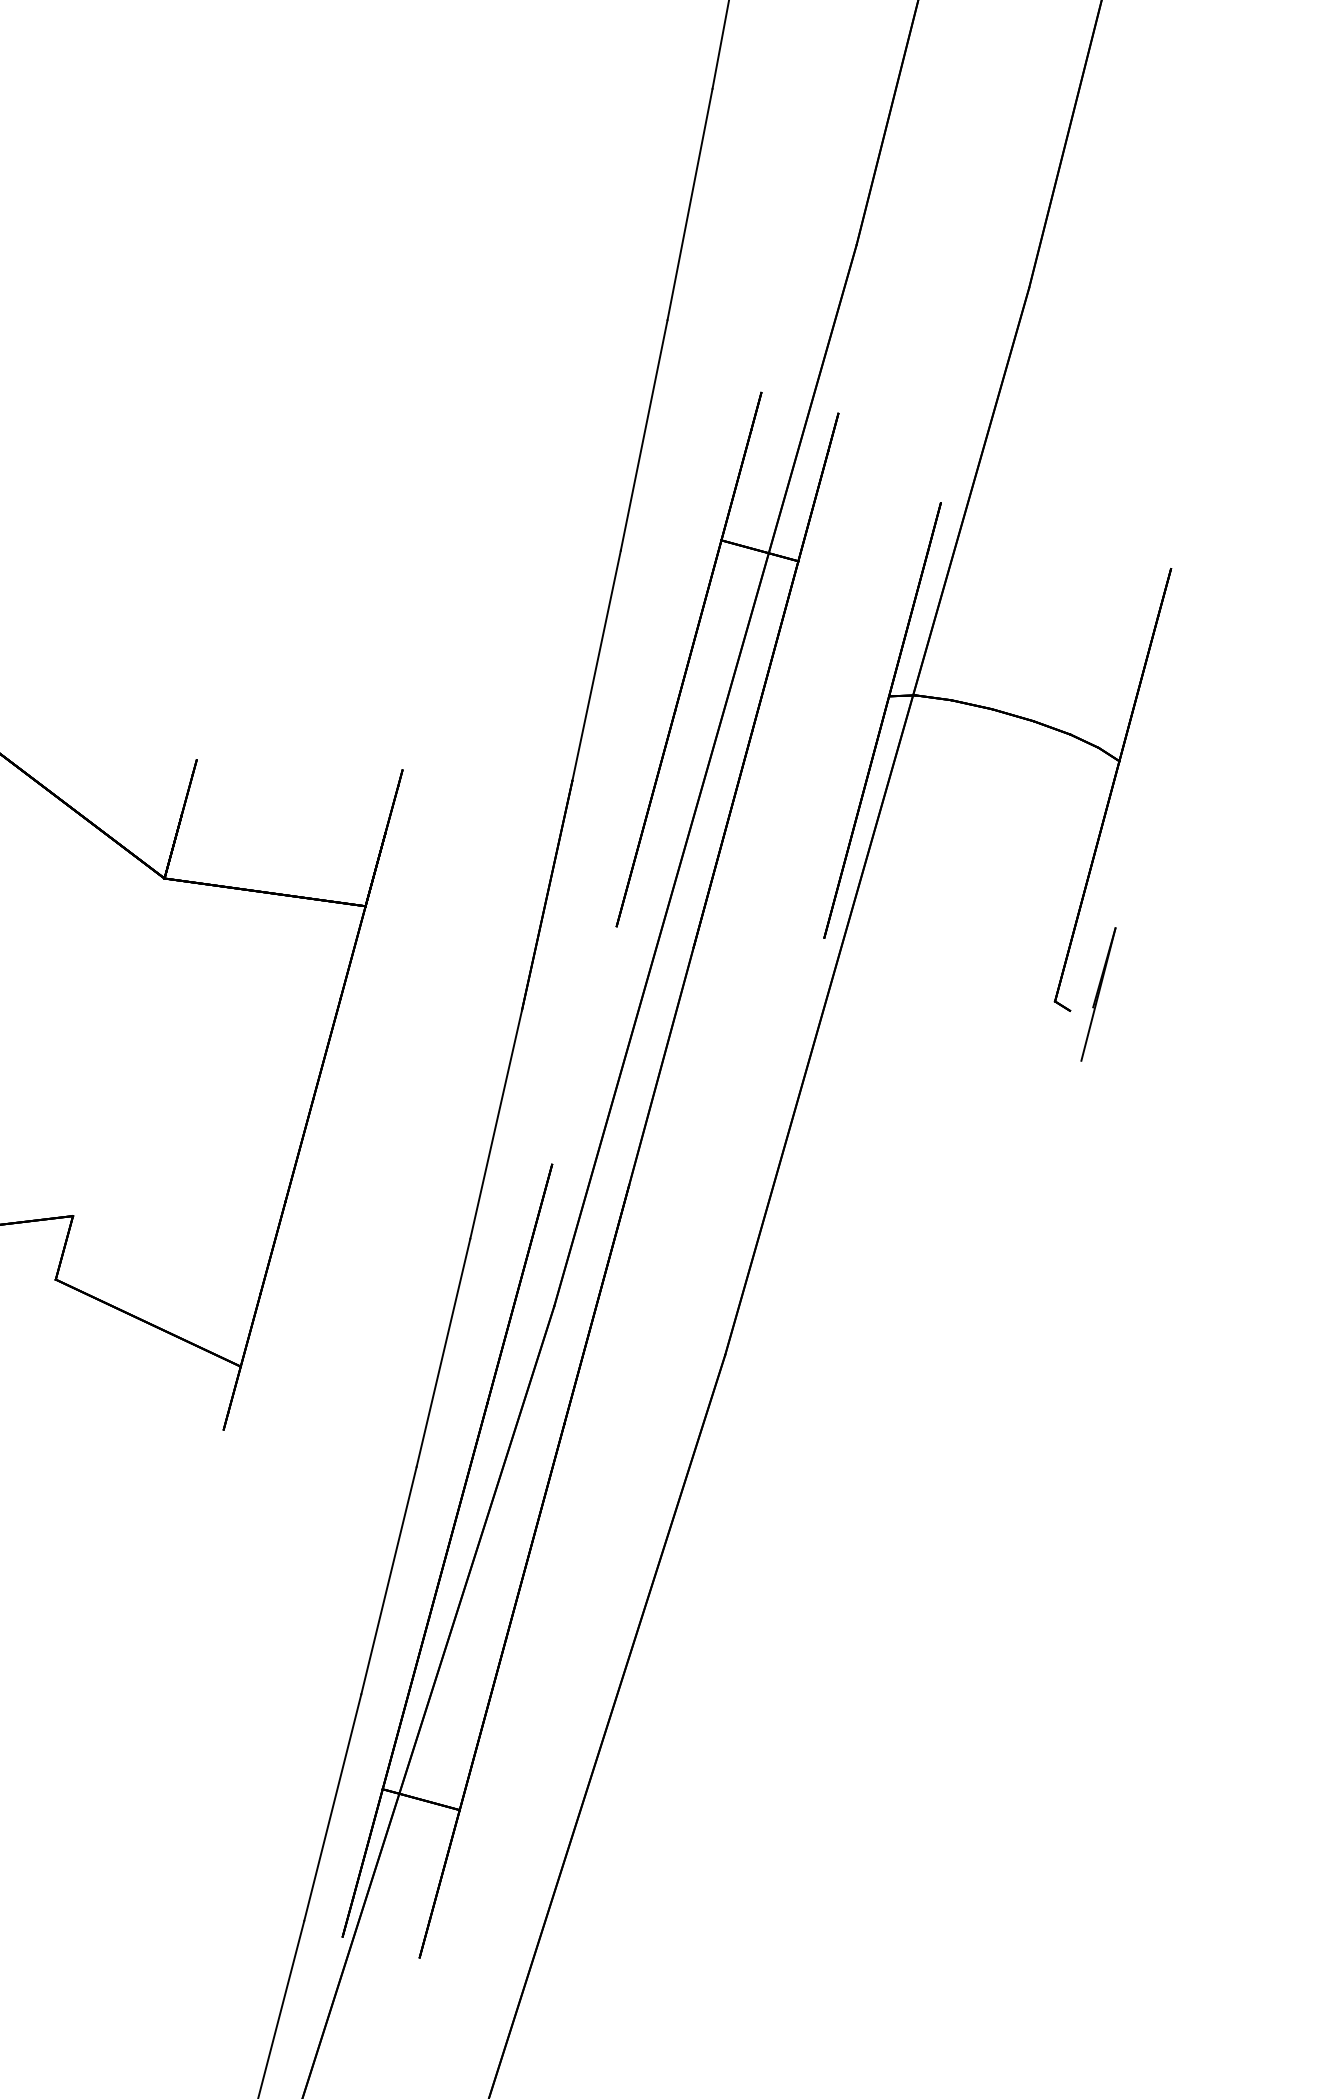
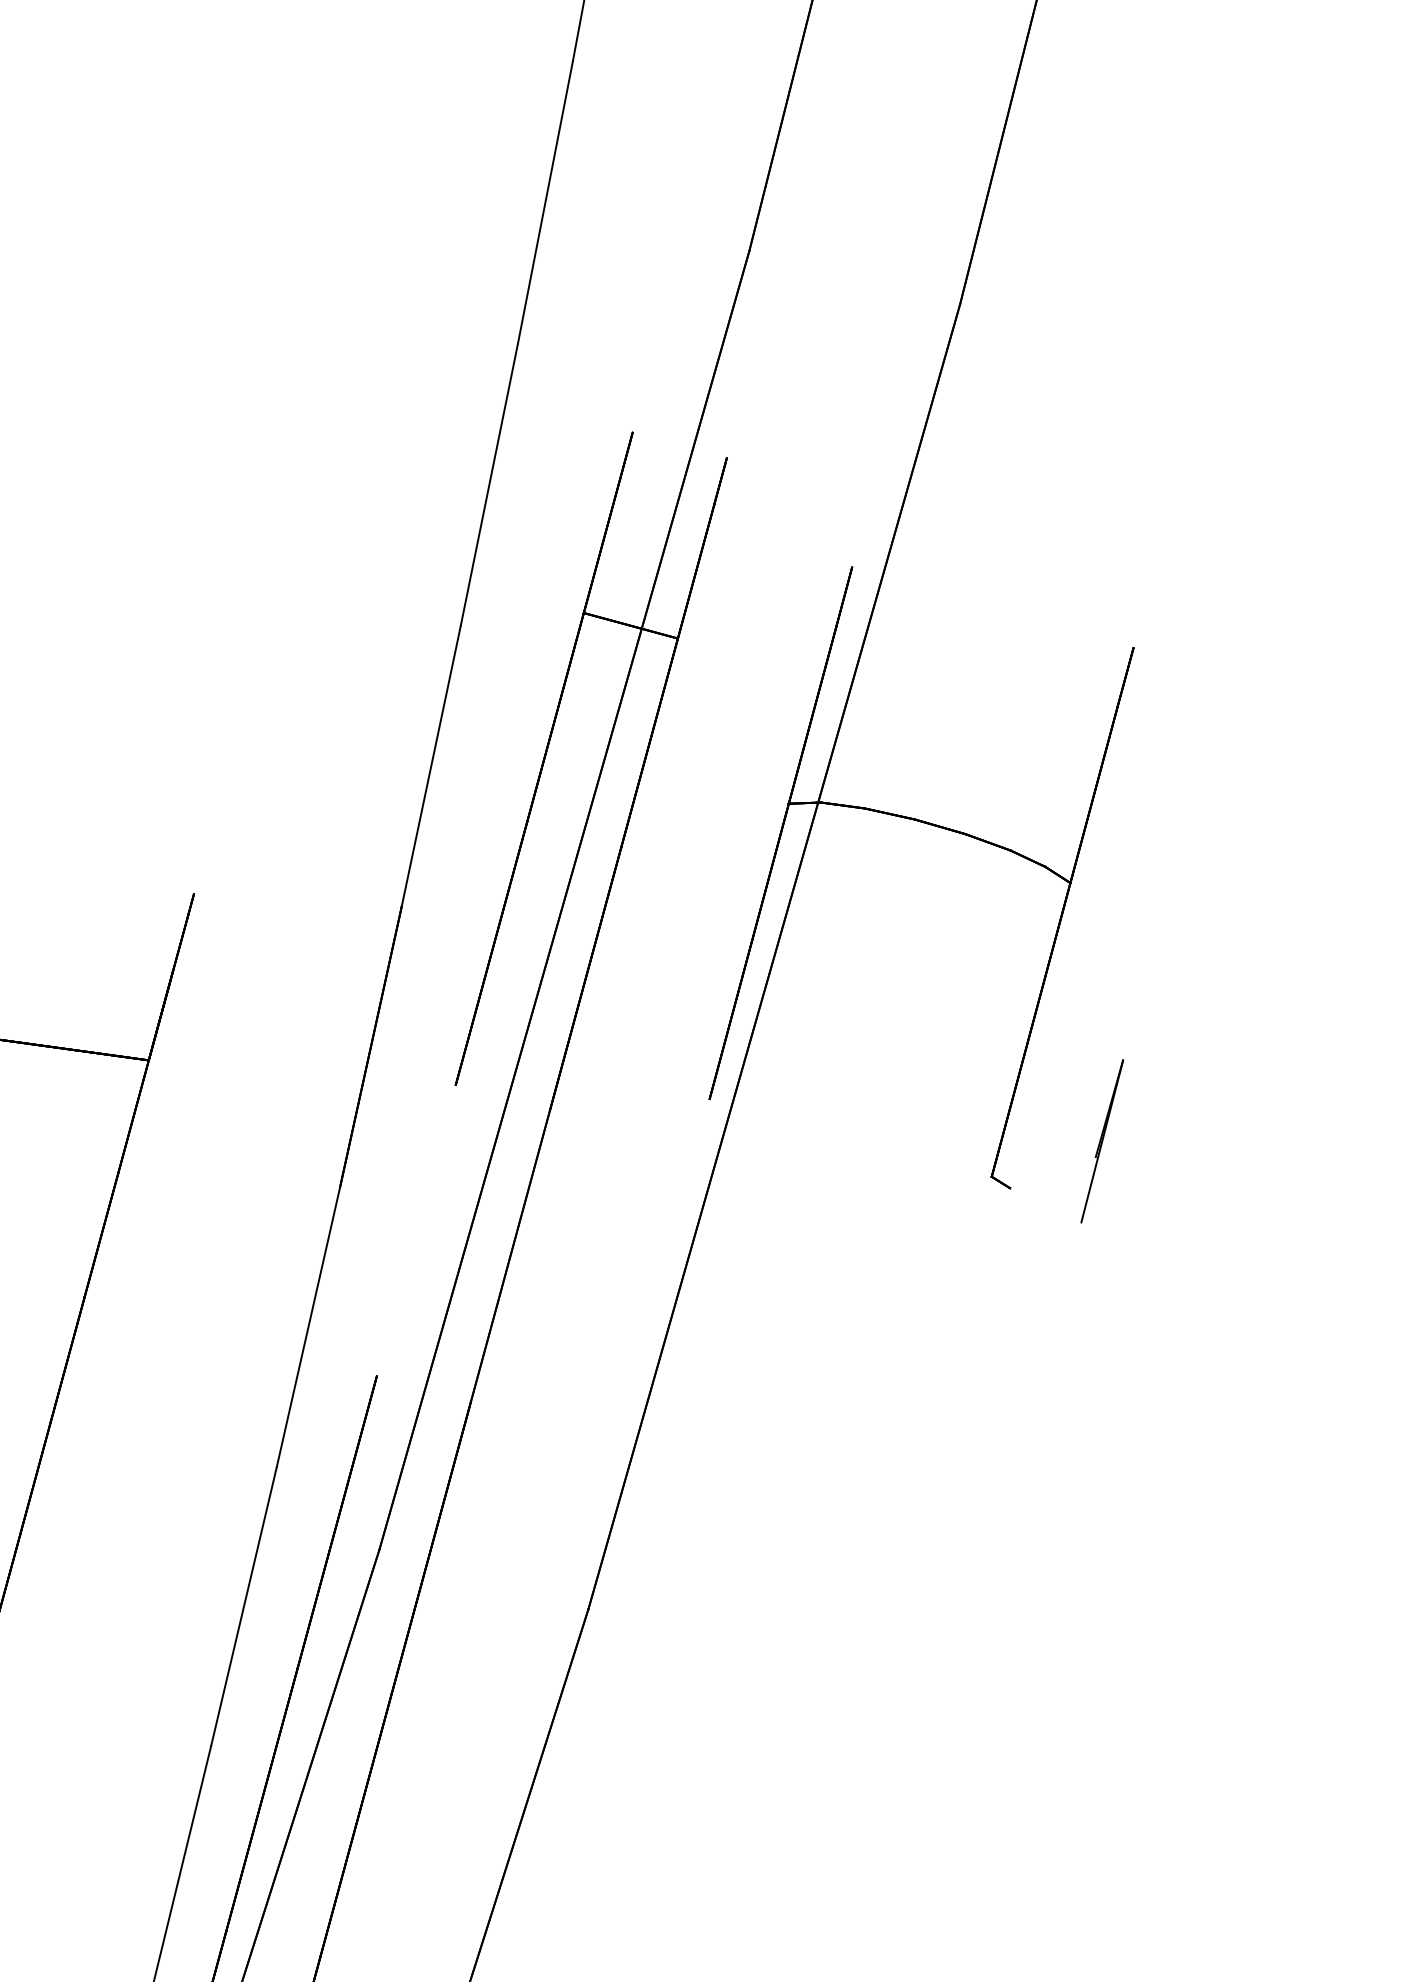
part: (1098, 994) -> (1102, 1141), moved

